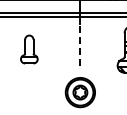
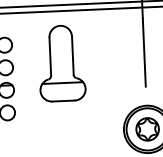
line: (80, 44) -> (144, 51), dashed -> solid
part: (29, 49) -> (62, 63), size x1.67

